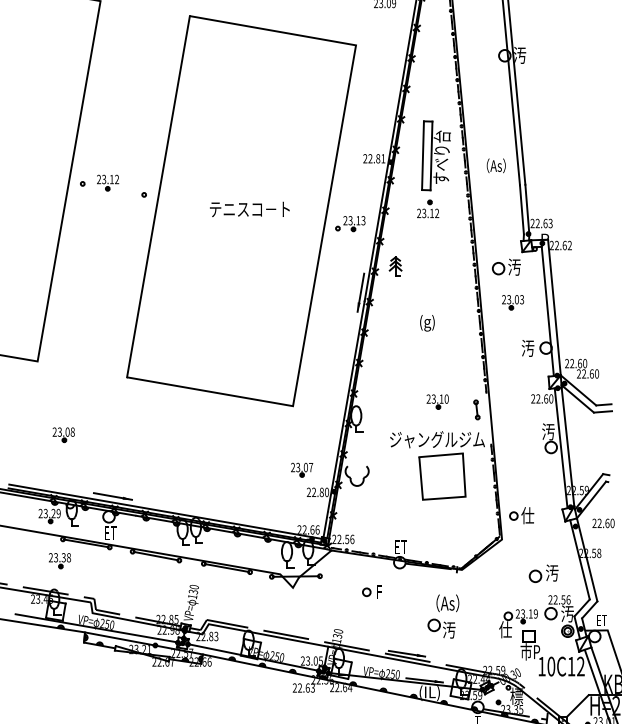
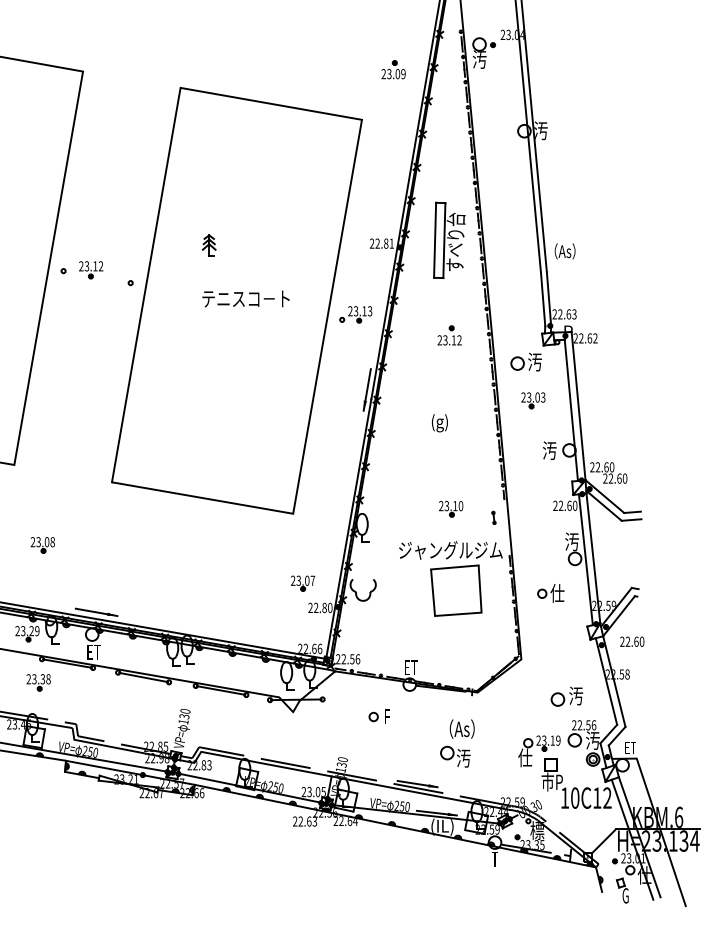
text: (495, 165) -> (564, 251), moved
part: (427, 208) -> (449, 335), moved
part: (394, 266) -> (208, 245), moved
part: (476, 409) -> (493, 517), size x0.6
part: (521, 515) -> (550, 593), moved

